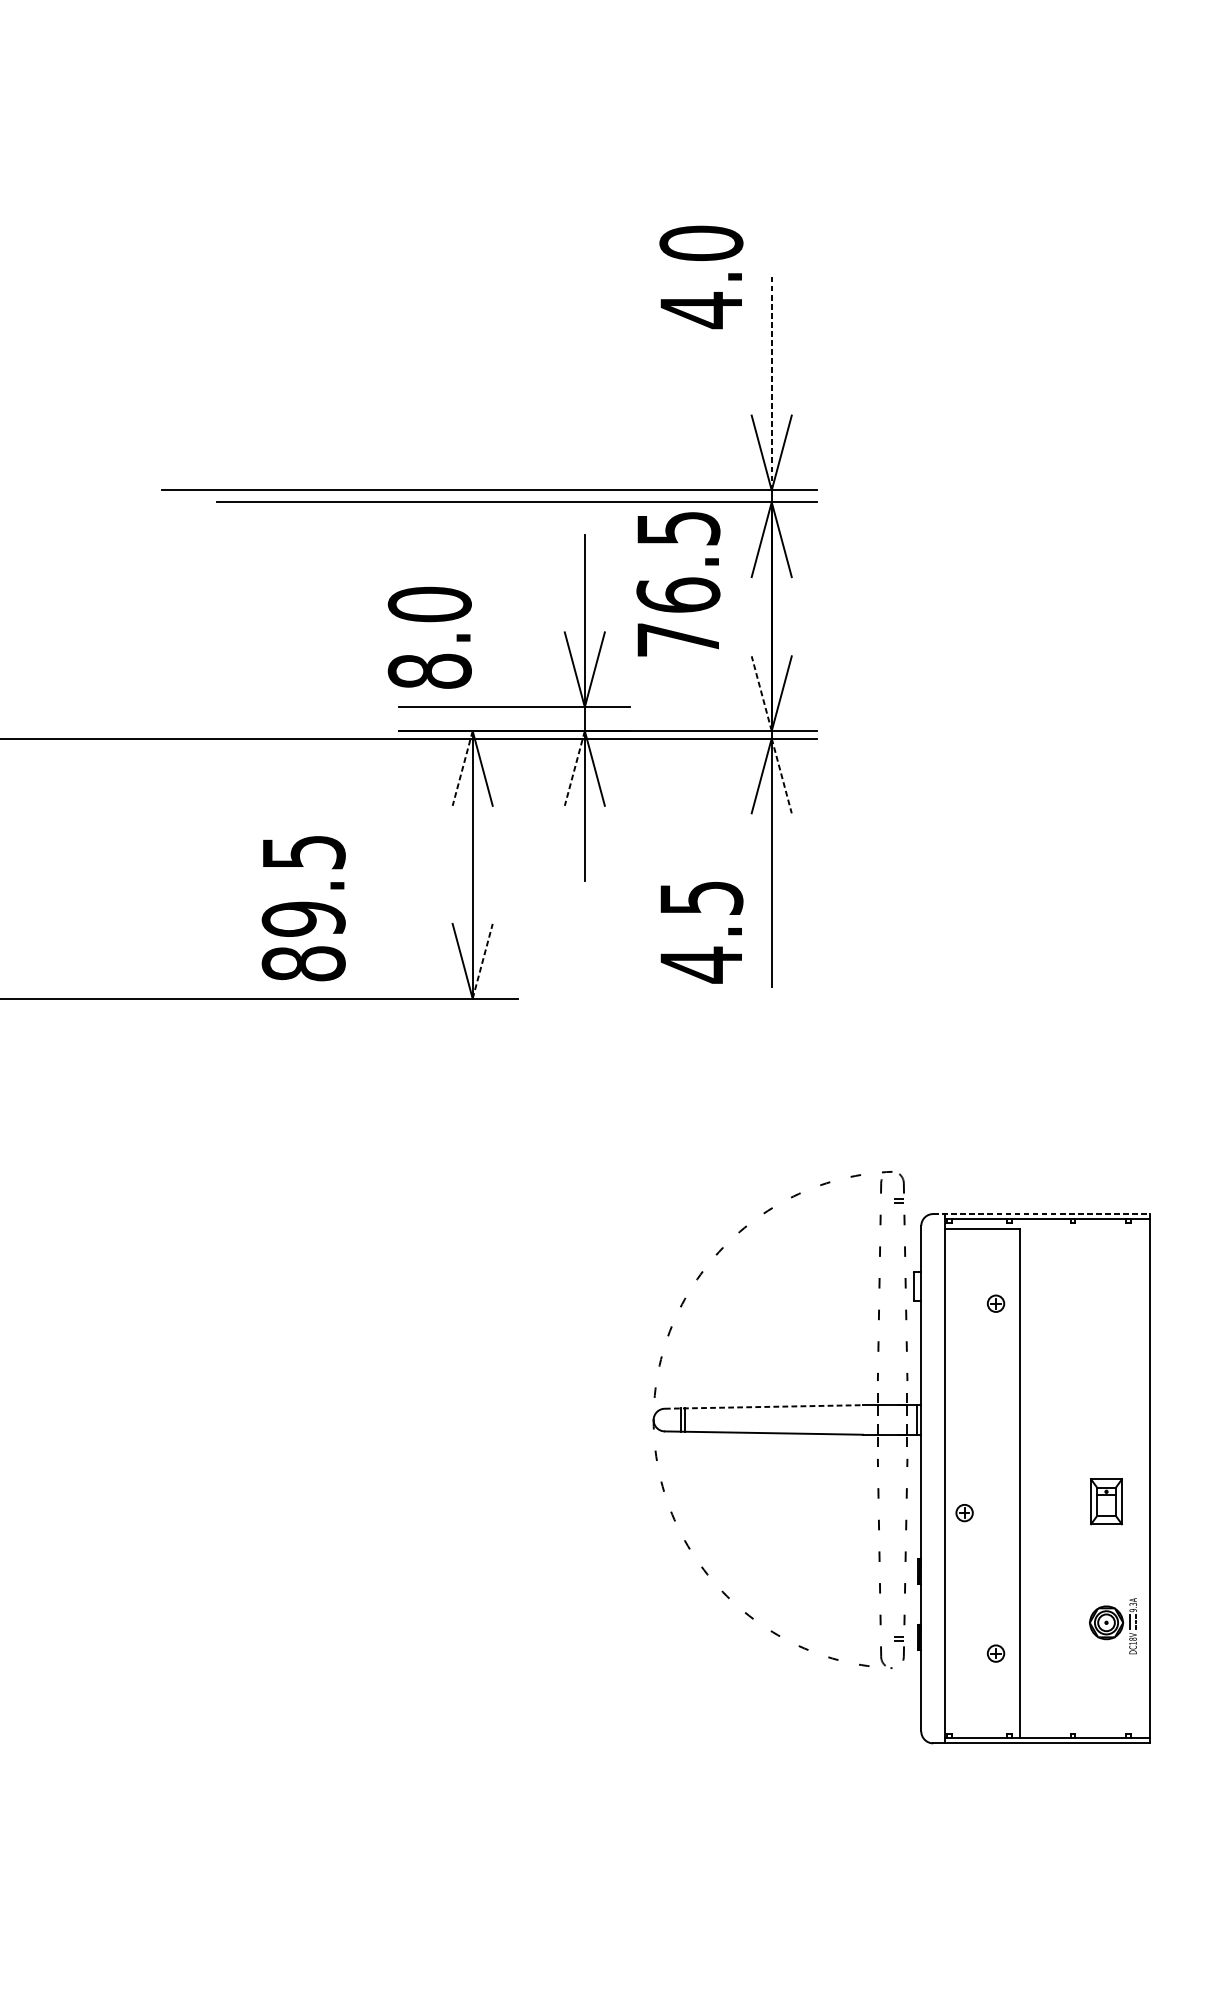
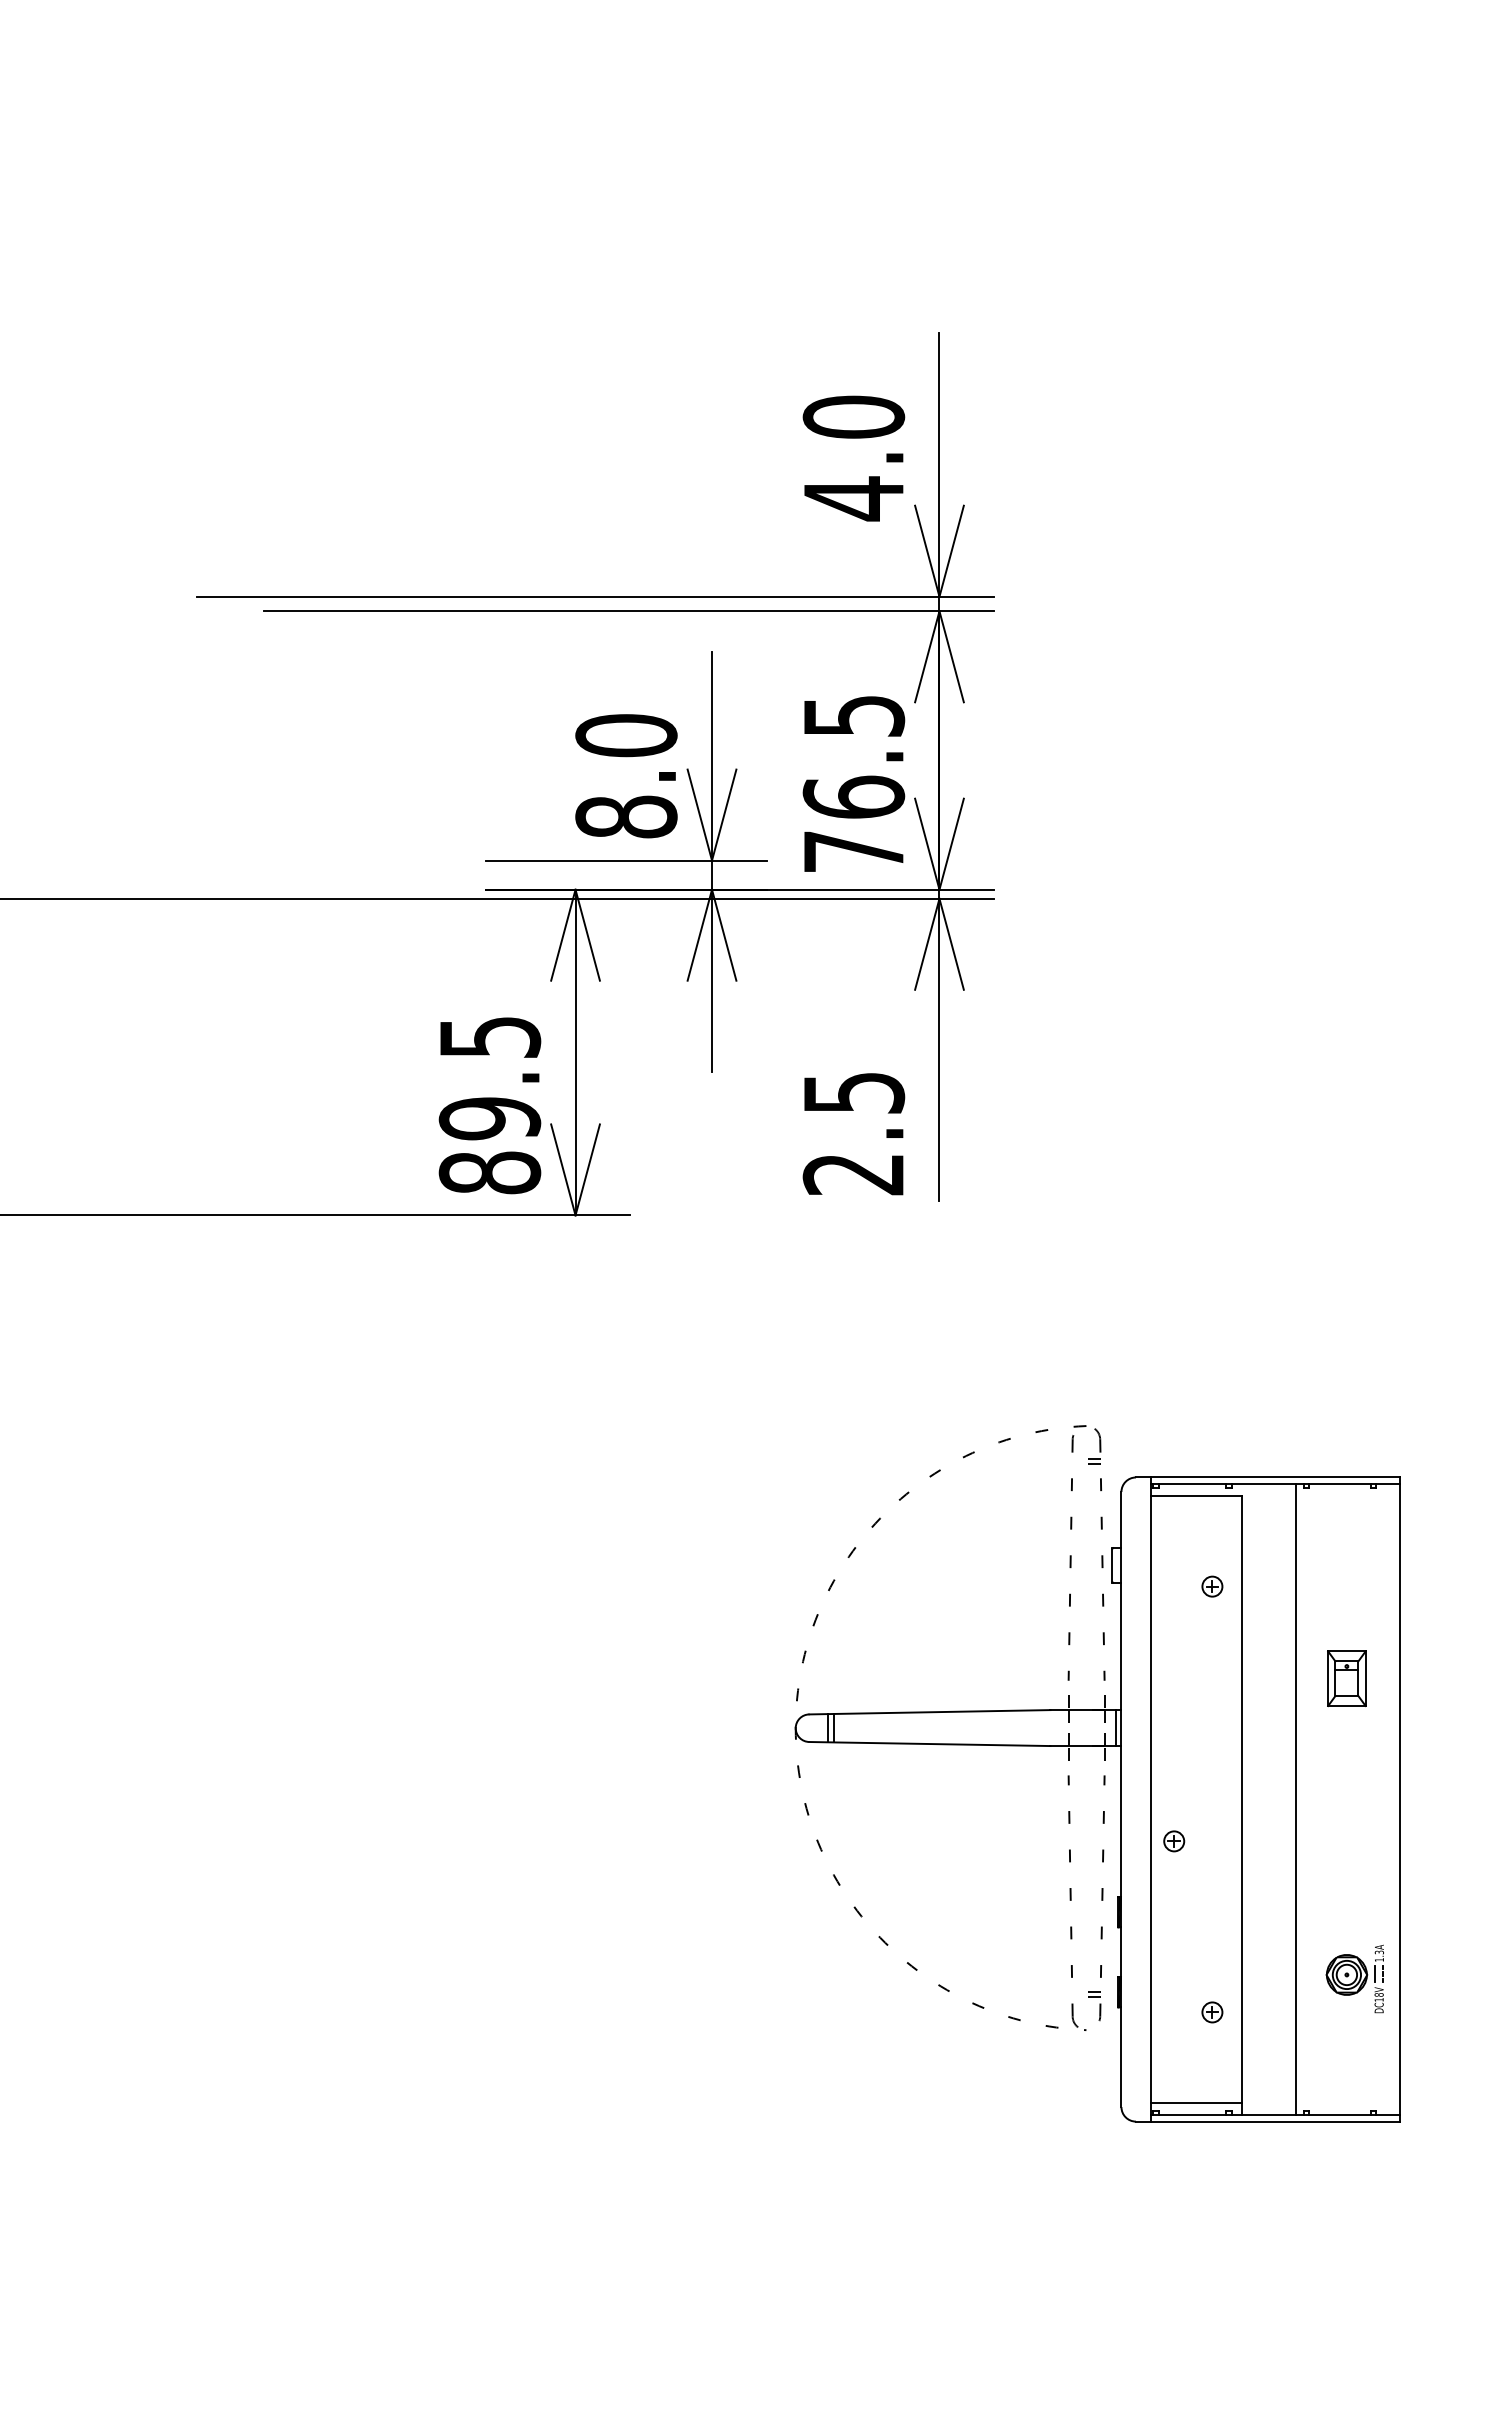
text: (701, 277) -> (853, 458), moved
line: (771, 381) -> (939, 464), dashed -> solid
text: (678, 583) -> (853, 783), moved
text: (429, 638) -> (626, 776), moved
line: (761, 693) -> (927, 843), dashed -> solid
line: (462, 768) -> (563, 935), dashed -> solid
line: (574, 768) -> (699, 935), dashed -> solid
line: (781, 776) -> (951, 944), dashed -> solid
text: (303, 908) -> (489, 1105), moved
line: (482, 960) -> (587, 1169), dashed -> solid
text: (700, 965) -> (852, 1174), 4.5 -> 2.5
line: (1041, 1214) -> (1267, 1477), dashed -> solid
line: (764, 1407) -> (930, 1712), dashed -> solid
line: (1065, 1478) -> (1296, 1799), added
part: (1106, 1501) -> (1346, 1678), moved
text: (1133, 1610) -> (1379, 1959), 9.3A -> 1.3A
line: (982, 1728) -> (1195, 2103), added

